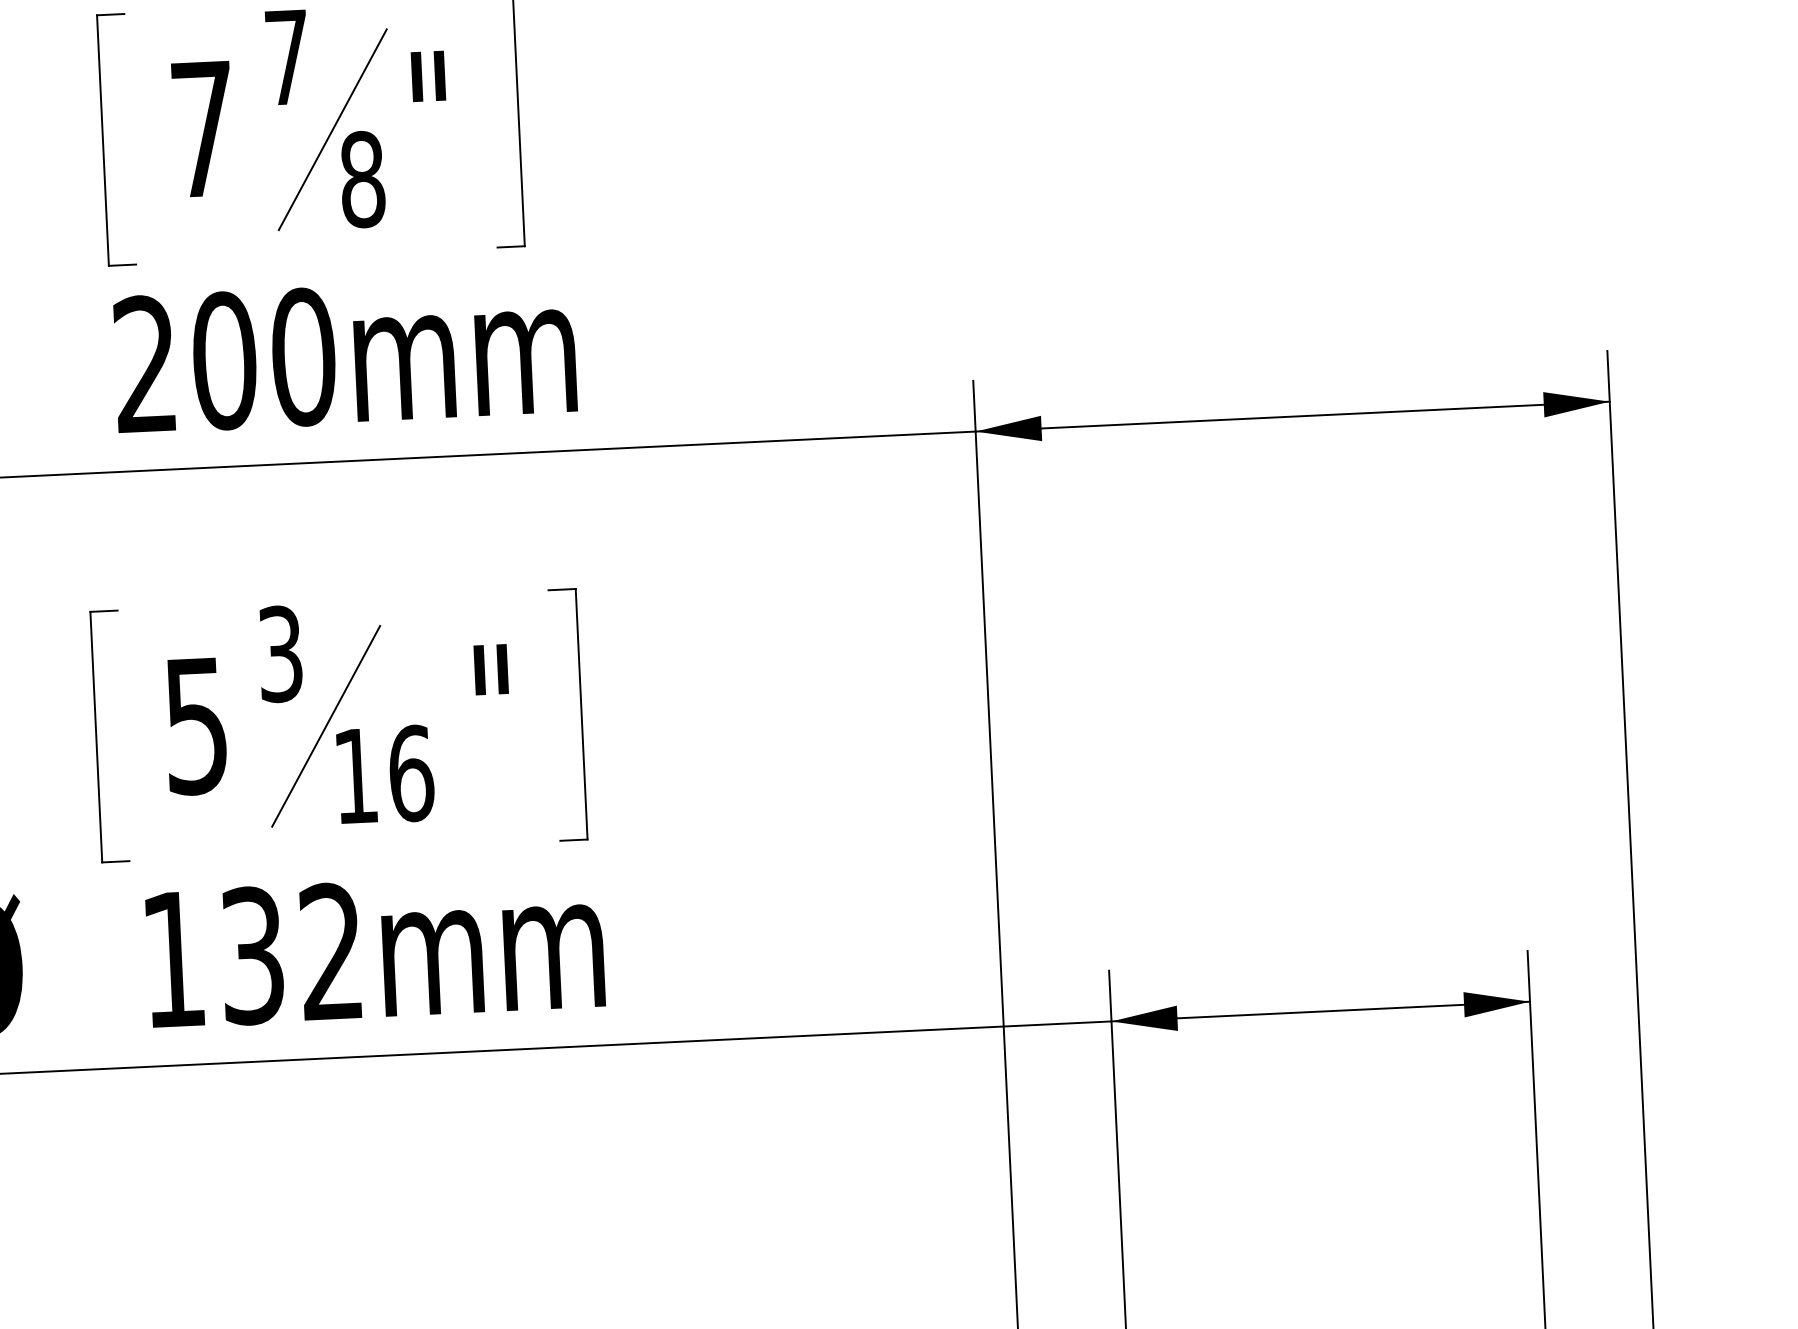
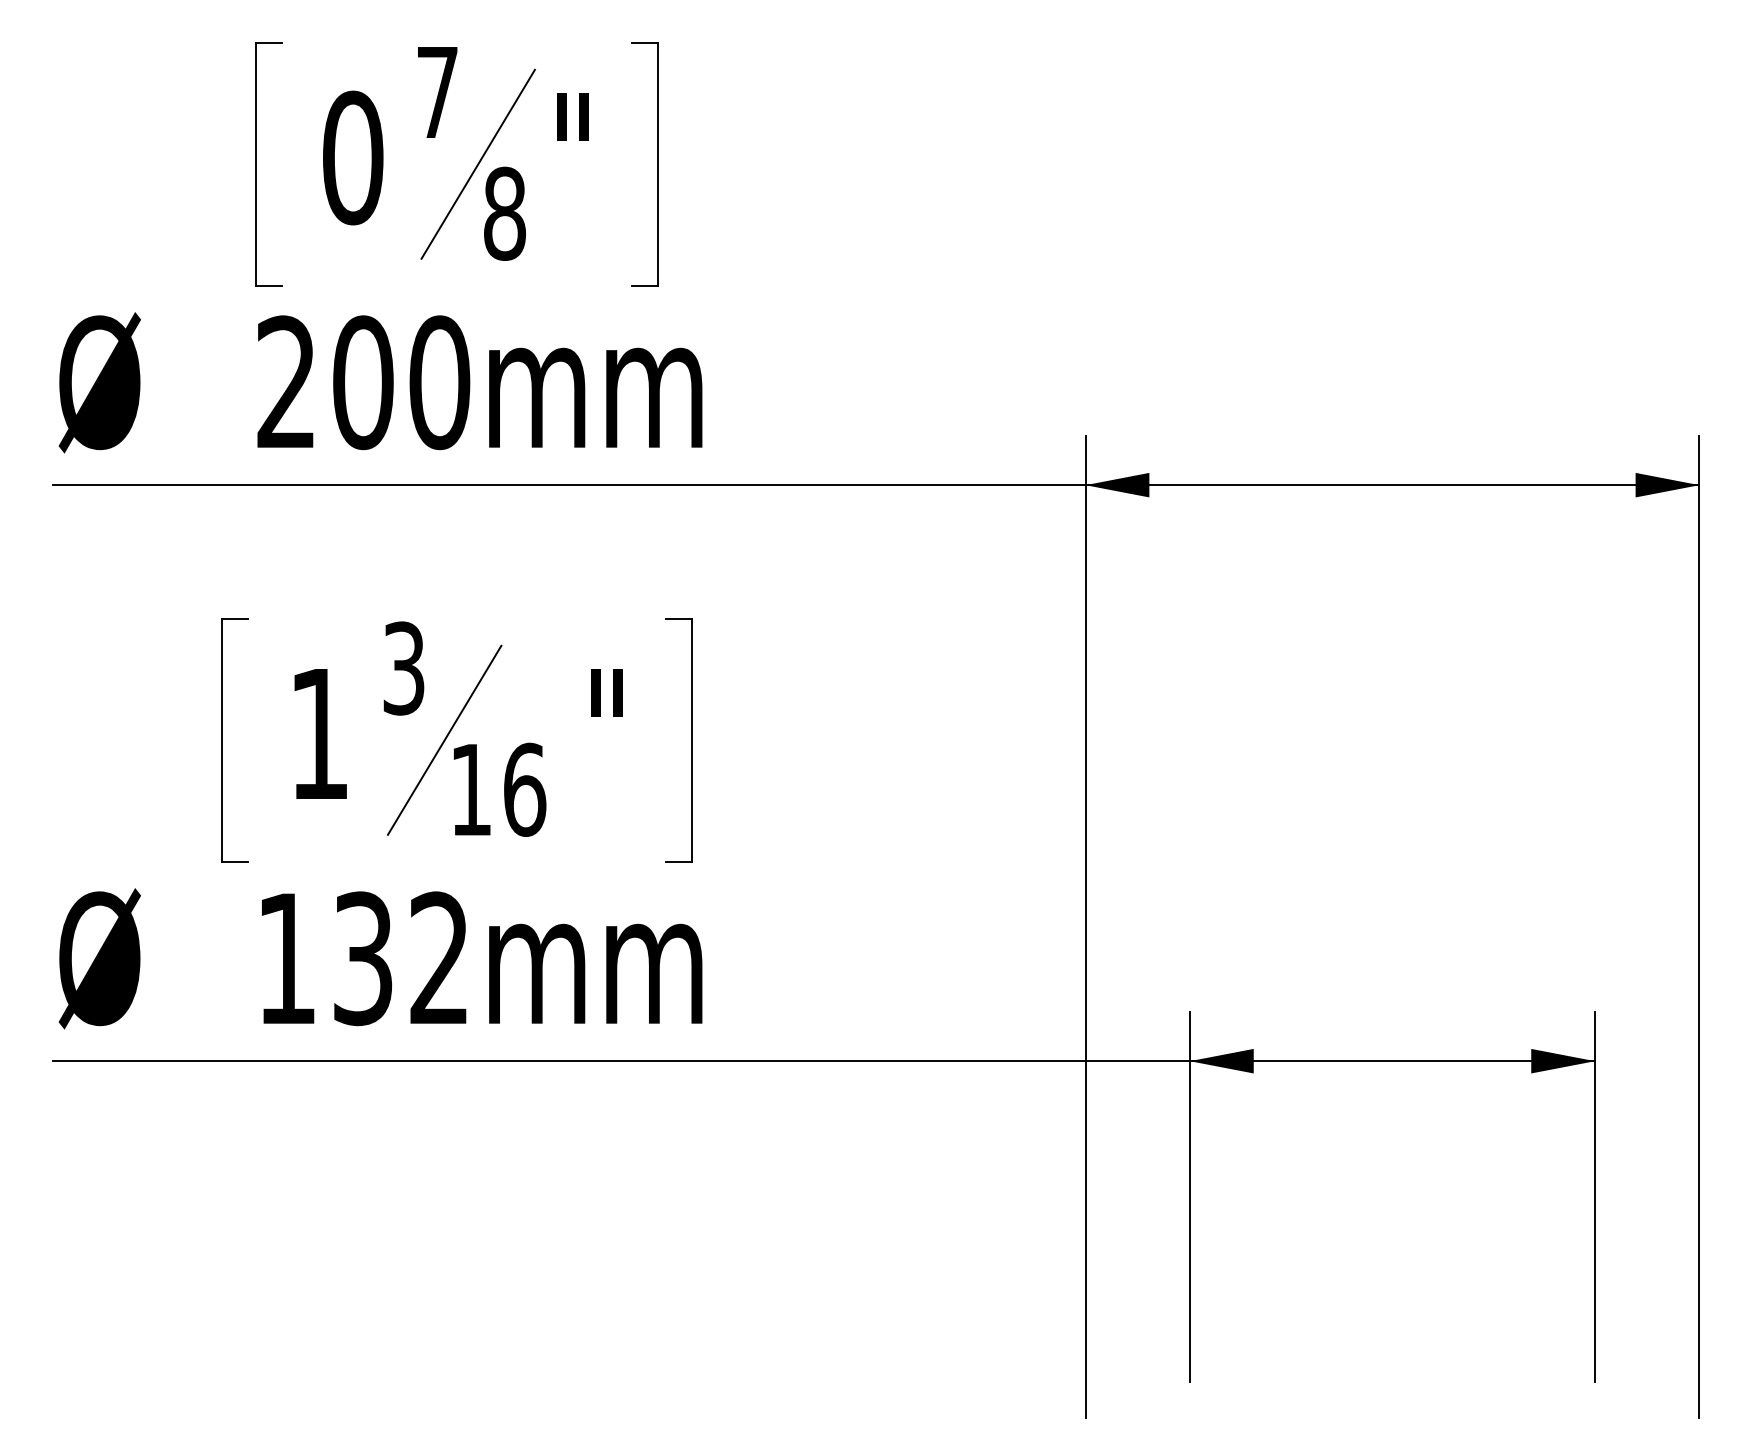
text: (203, 128) -> (353, 157), 7 -> 0
text: (195, 727) -> (318, 735), 5 -> 1

